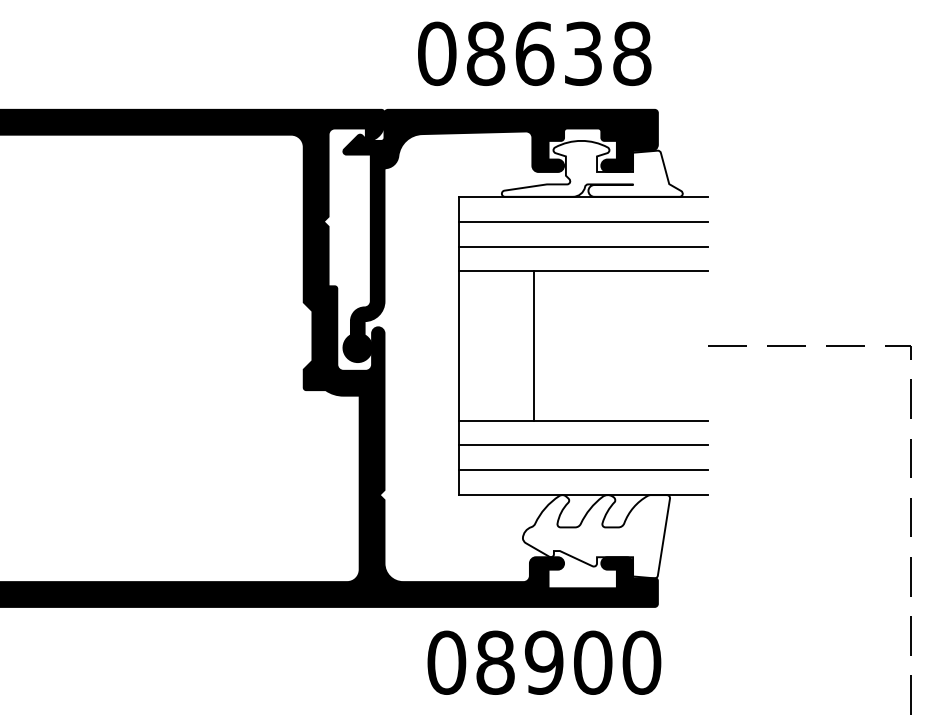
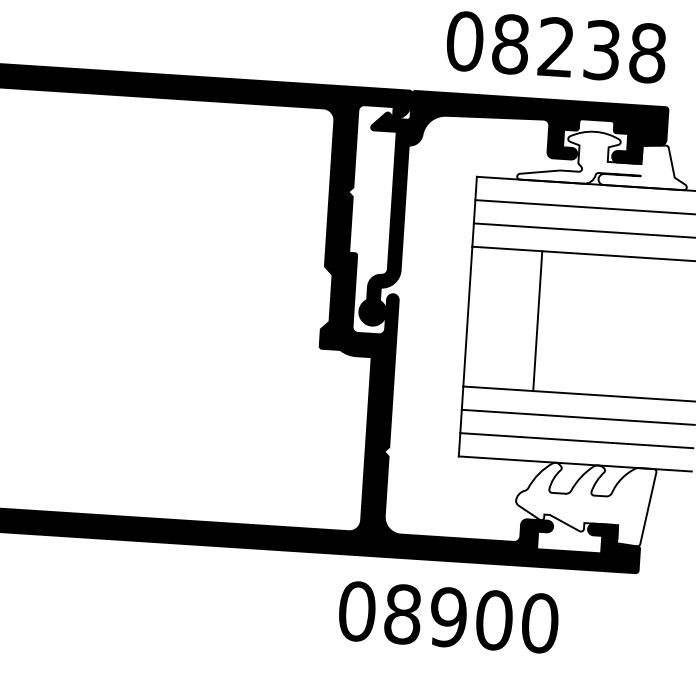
text: (534, 53) -> (556, 47), 08638 -> 08238
text: (544, 662) -> (448, 617), moved

